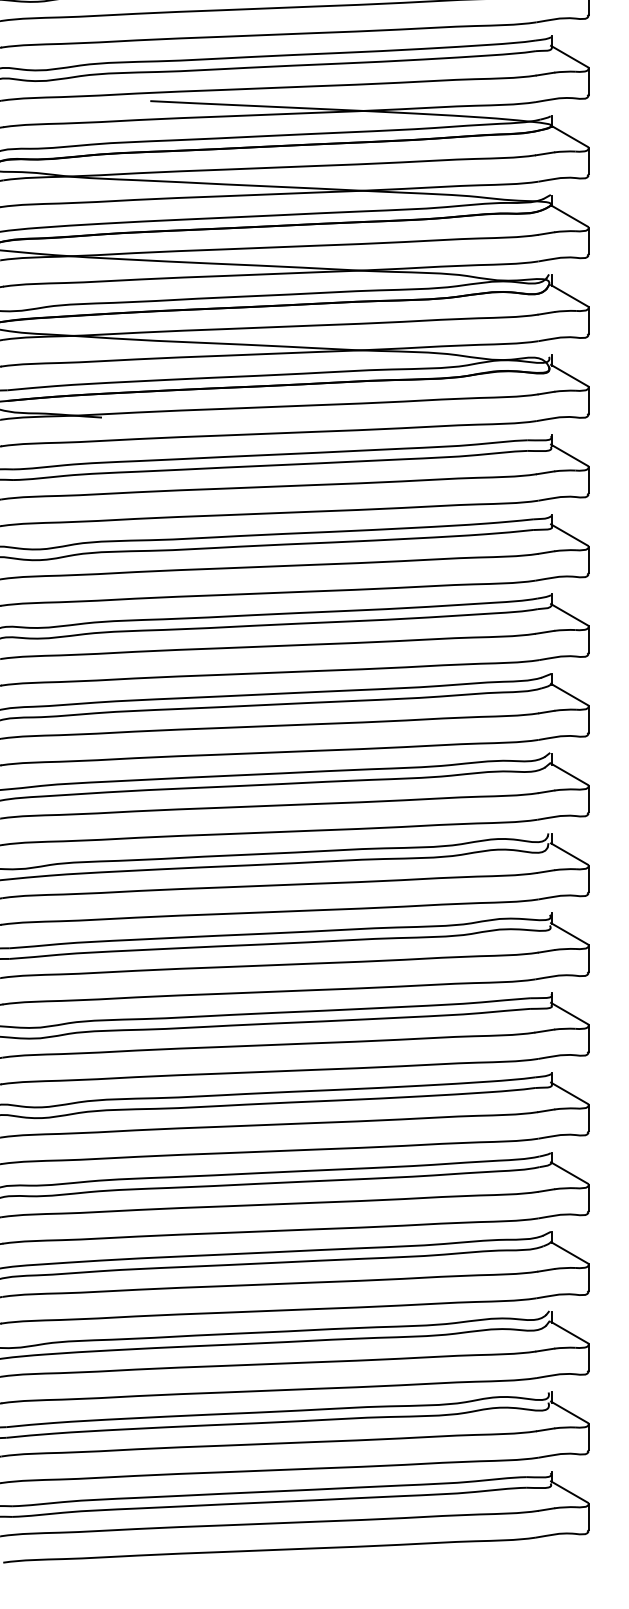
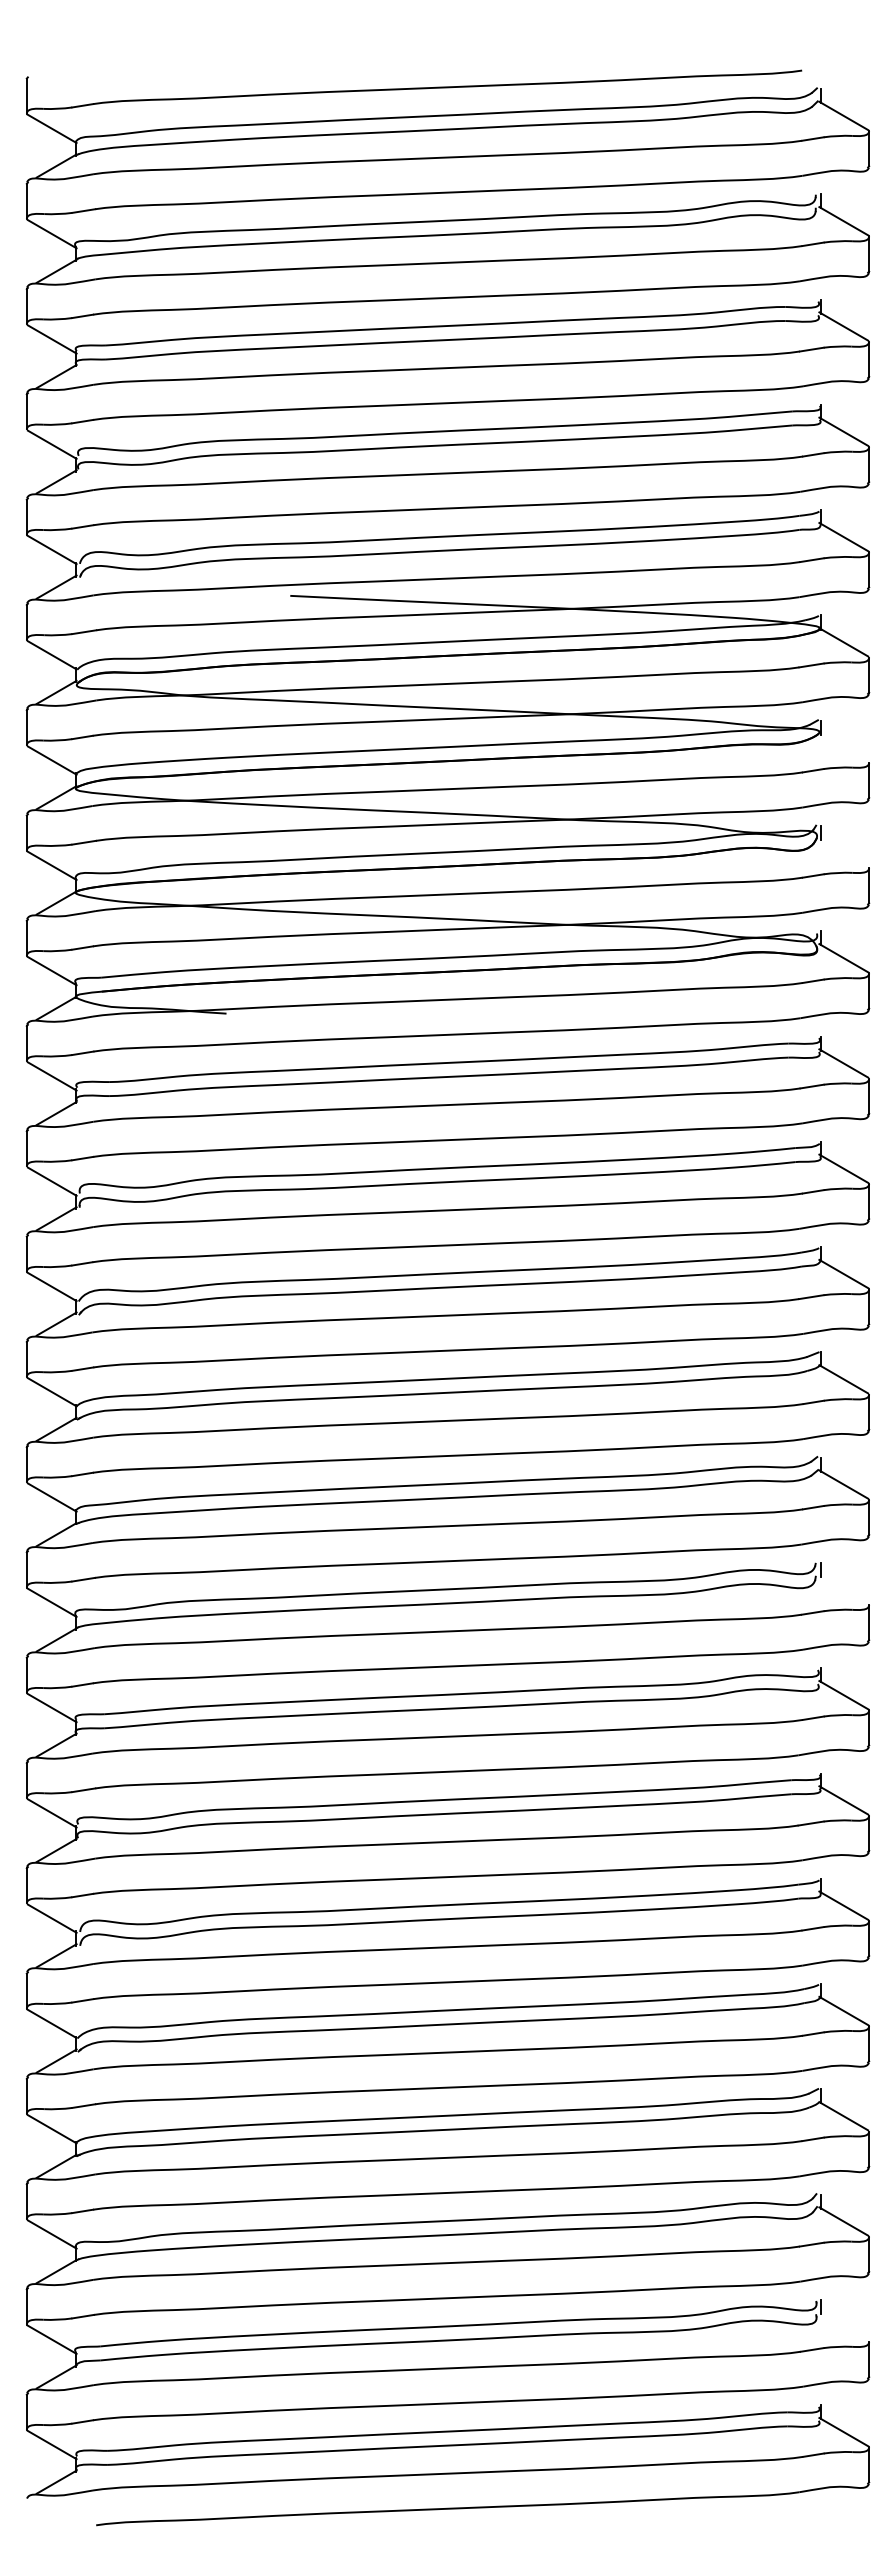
line: (569, 215) -> (843, 747), removed
line: (569, 295) -> (843, 852), removed
line: (569, 853) -> (843, 1589), removed
line: (569, 1412) -> (843, 2326), removed

